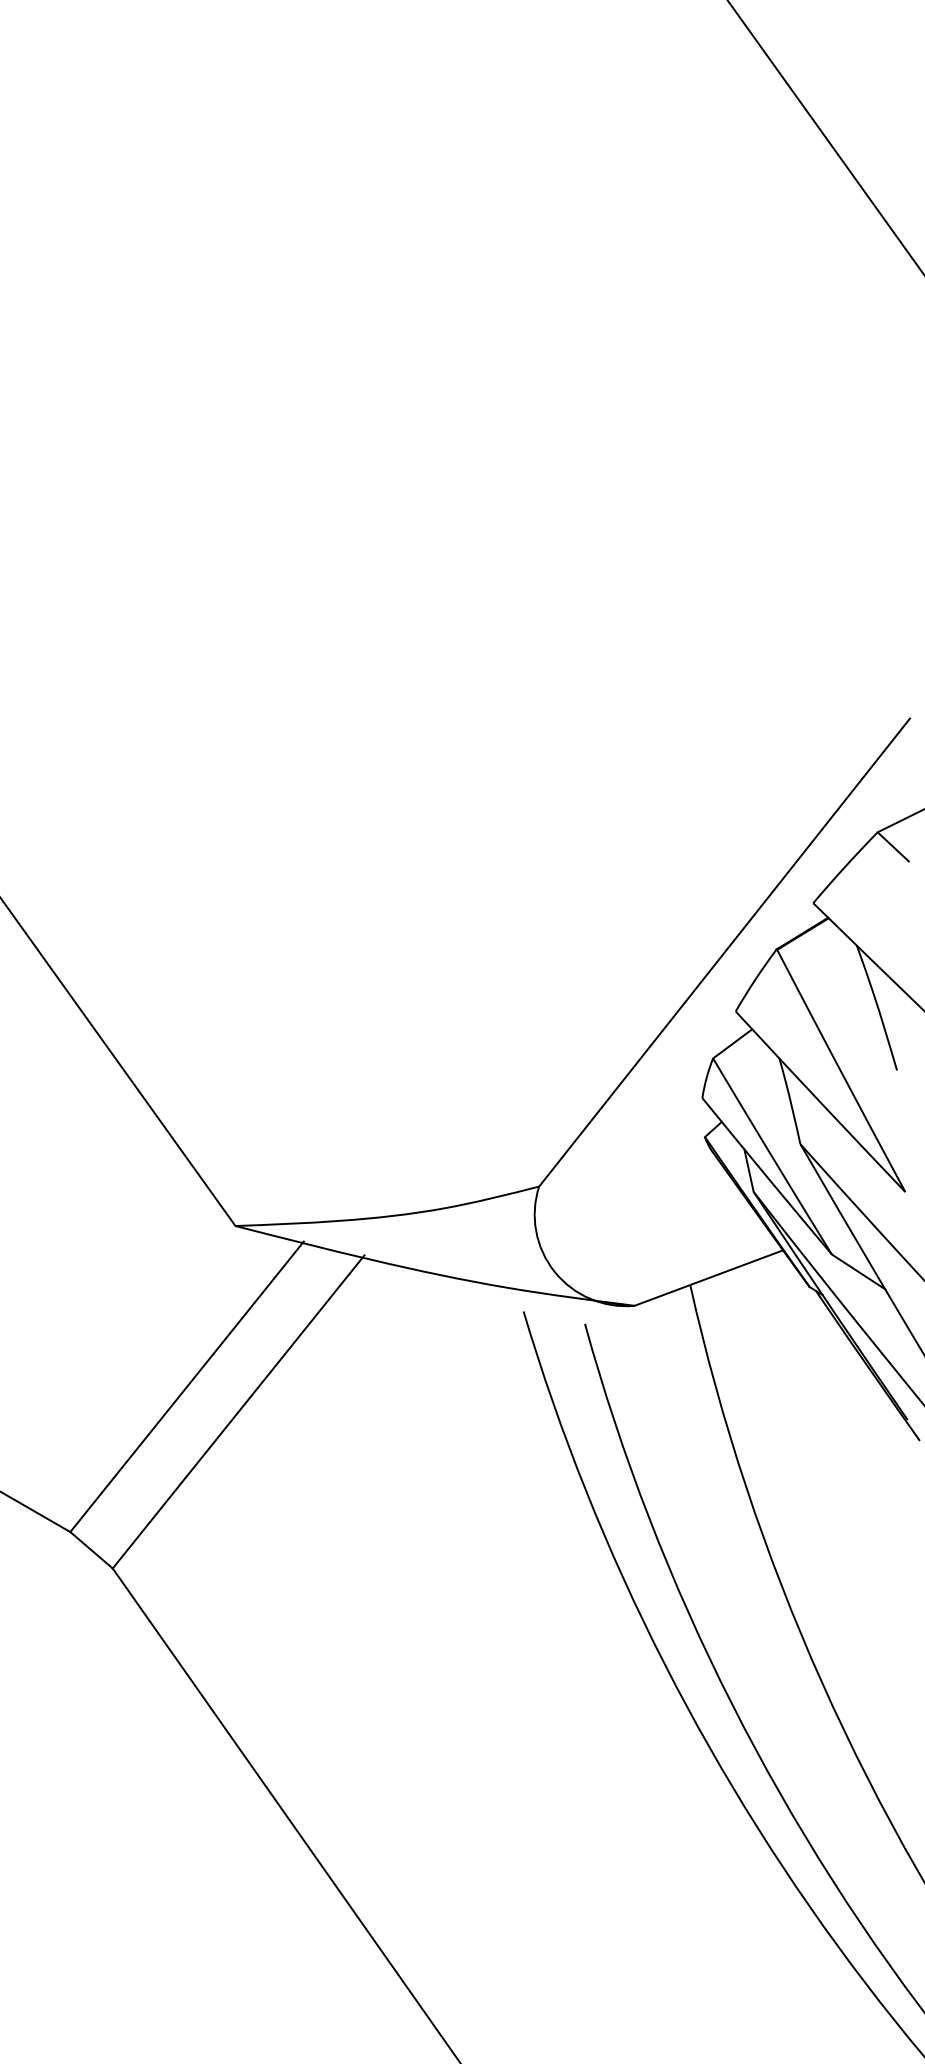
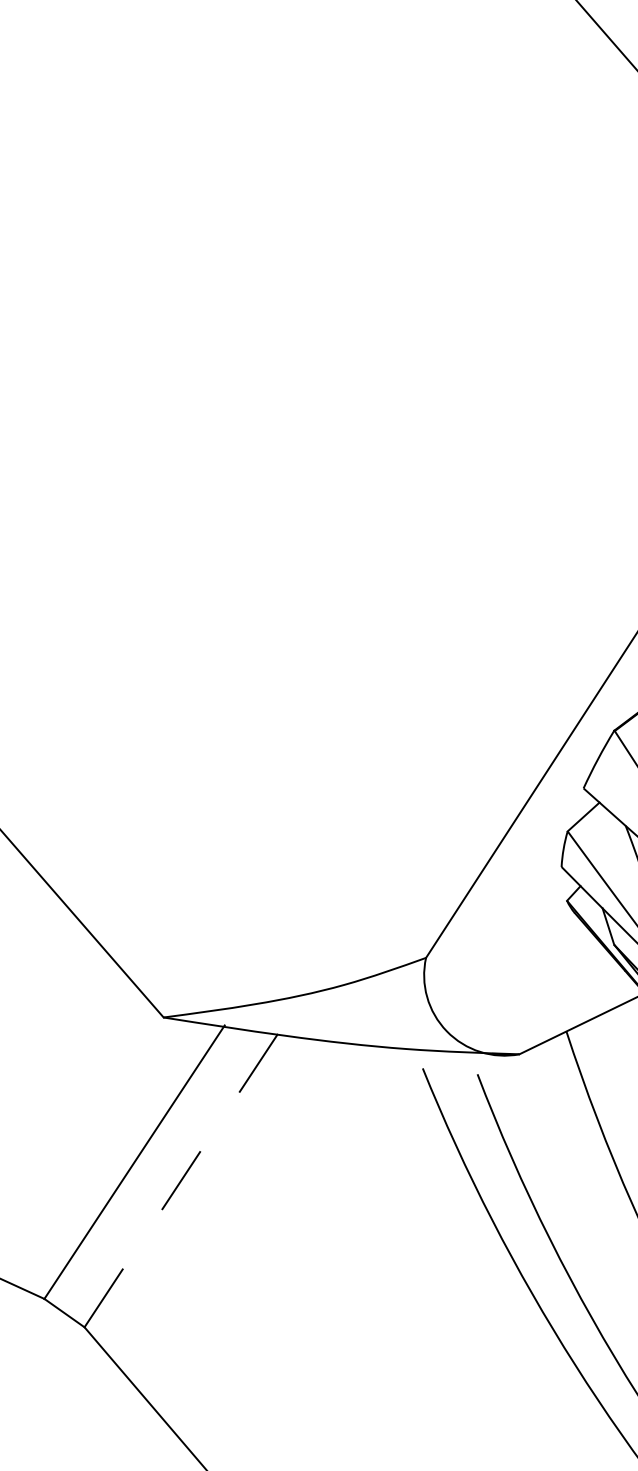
line: (238, 1411) -> (181, 1179), solid -> dashed

